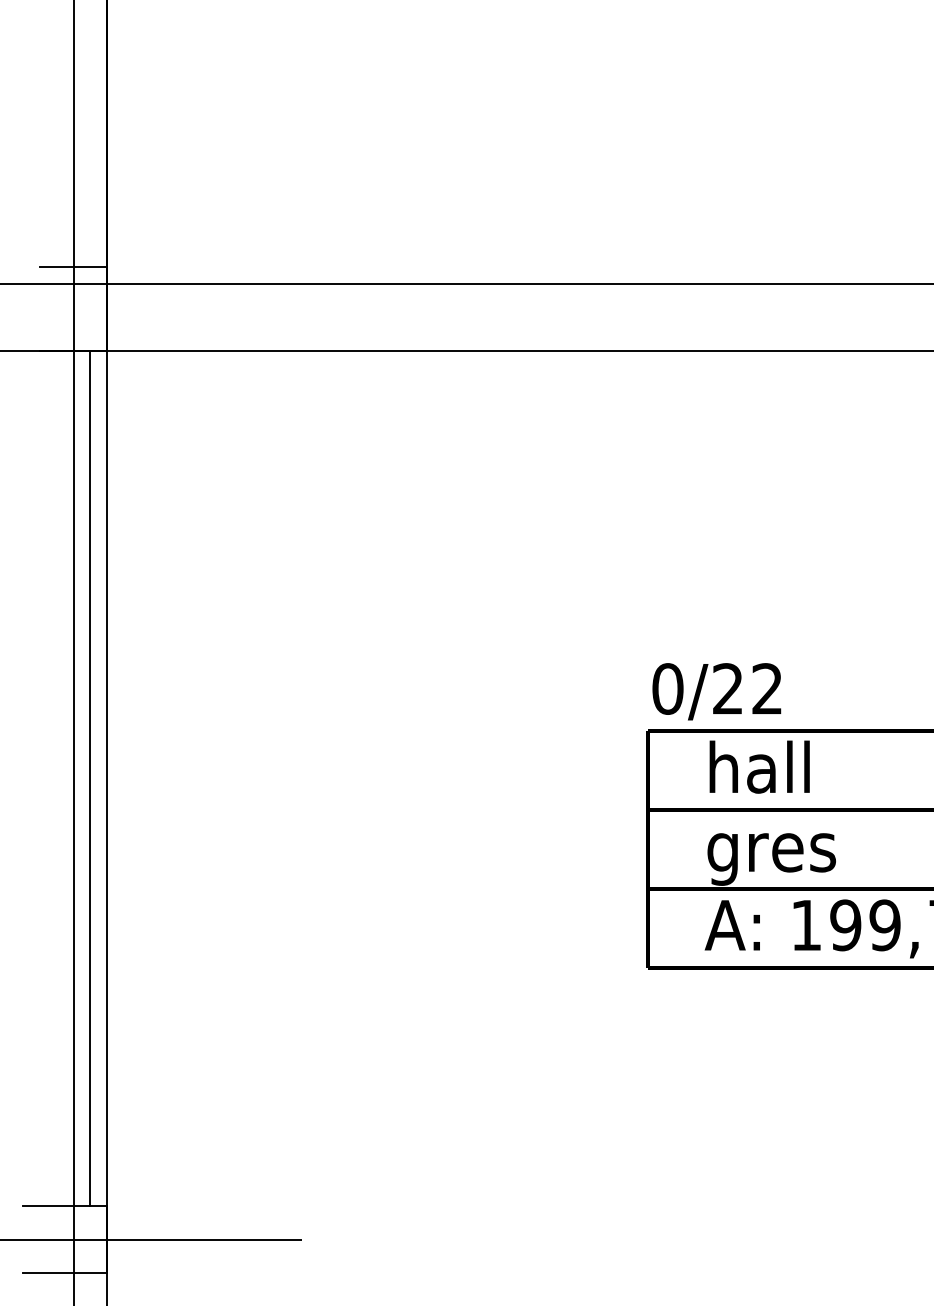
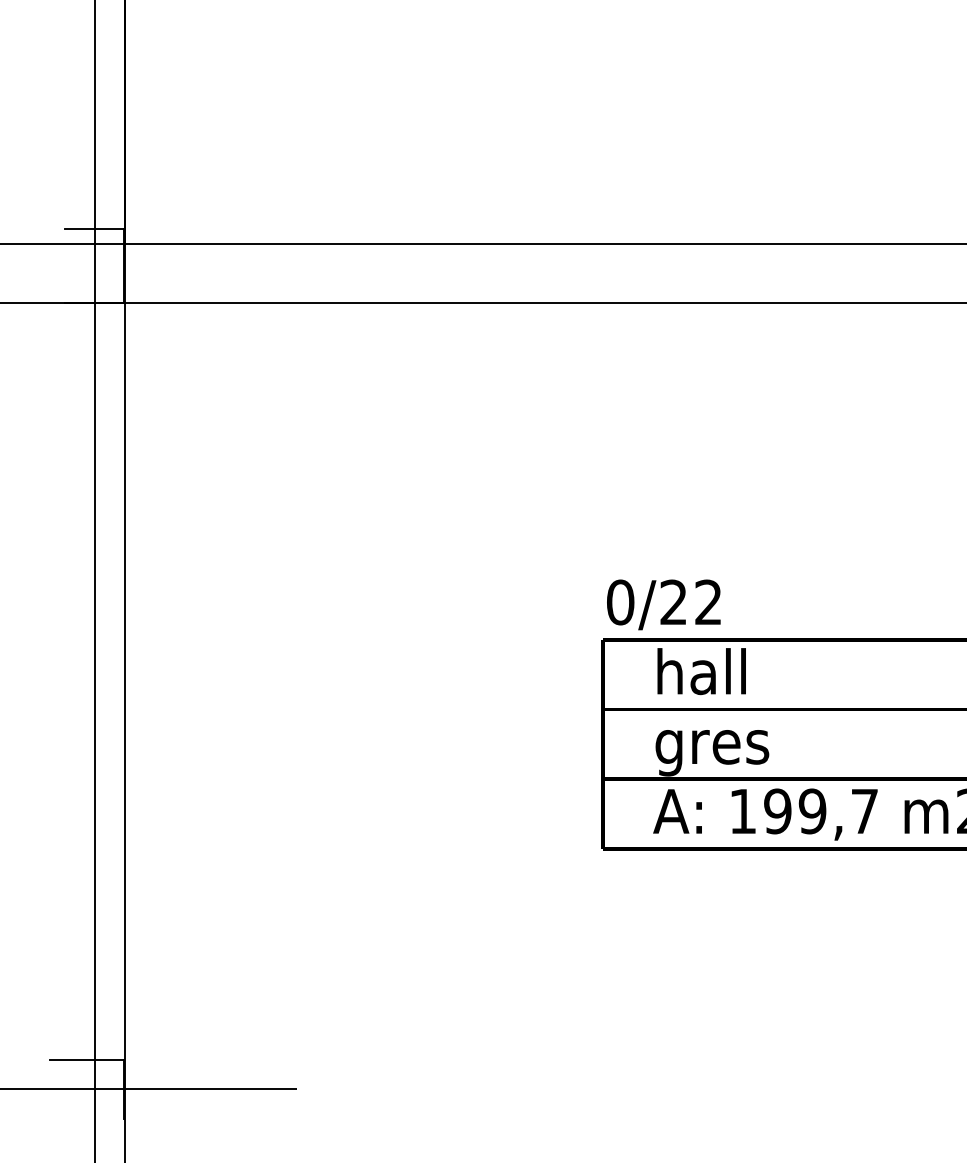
line: (89, 778) -> (109, 681), removed
line: (64, 1272) -> (87, 1118), removed

